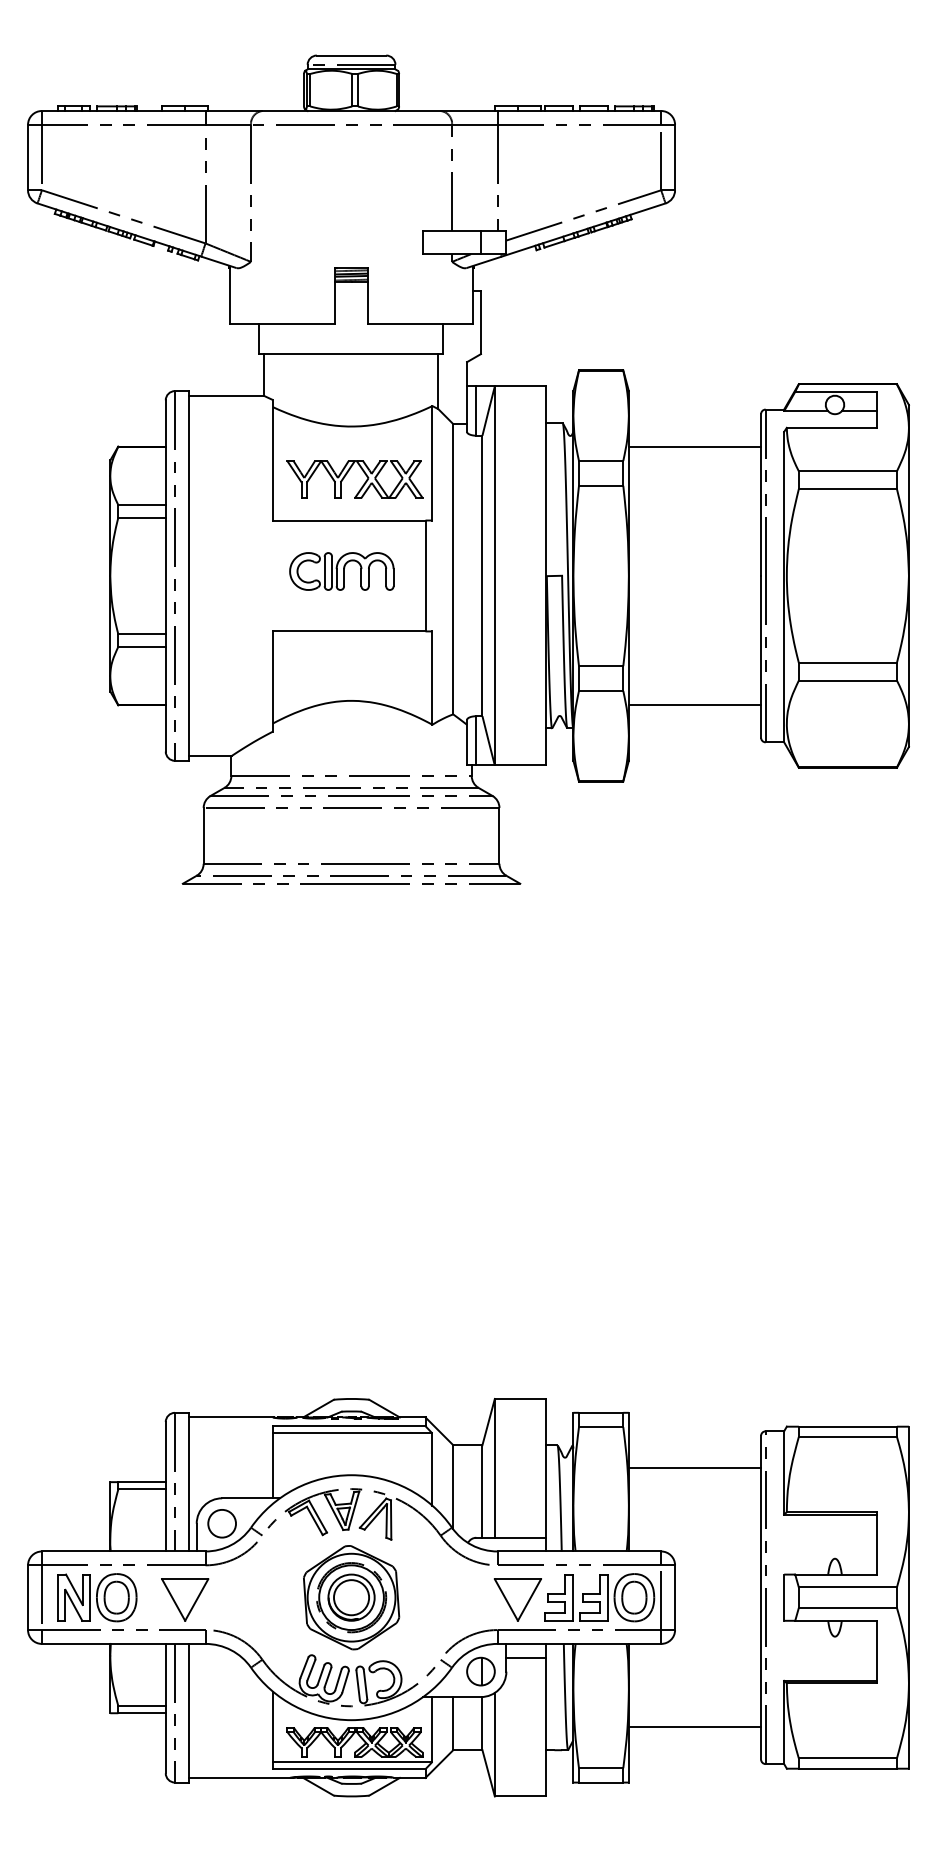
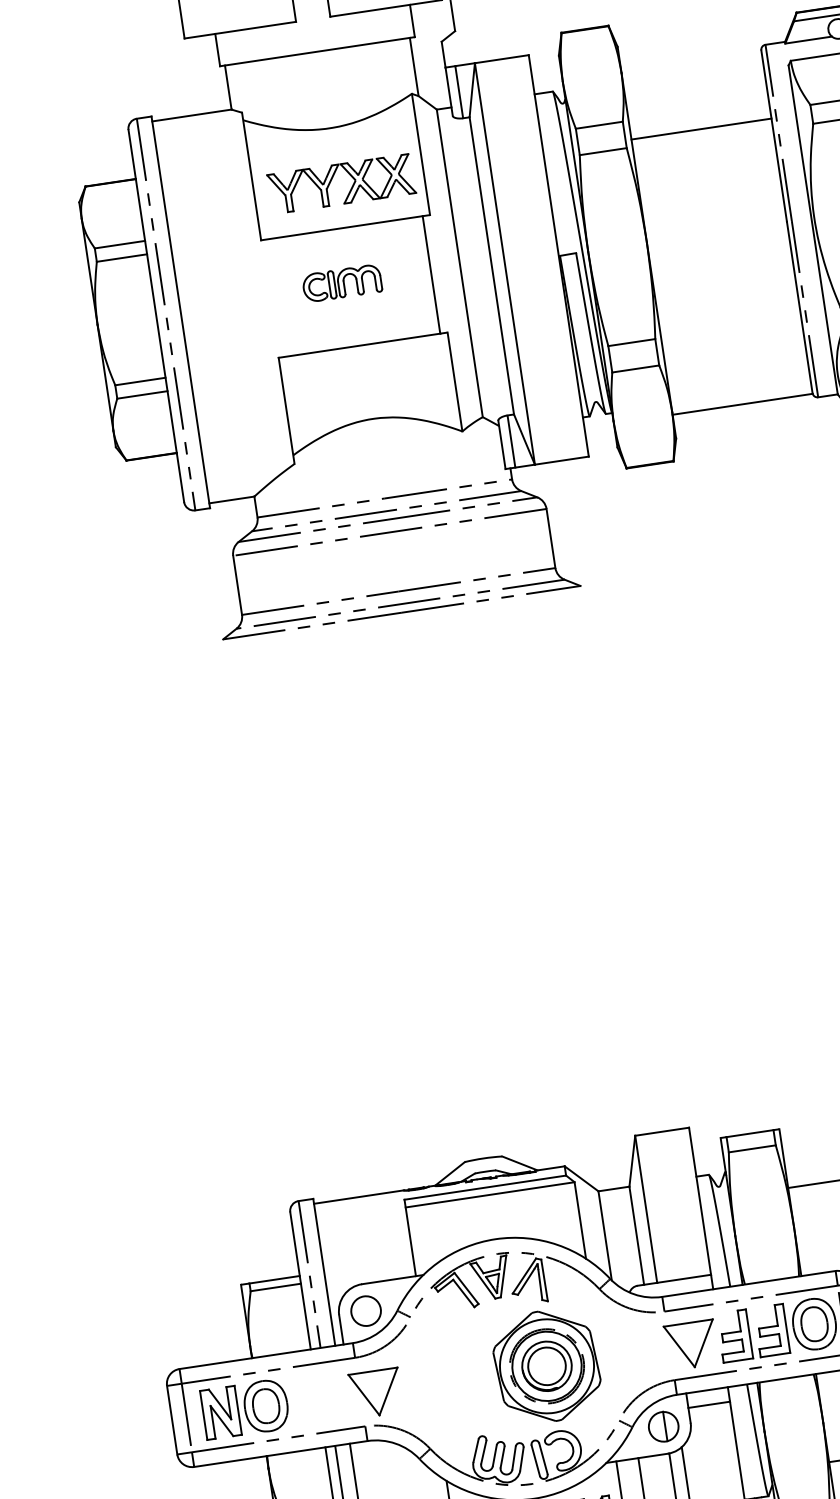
line: (694, 446) -> (701, 129), moved
part: (341, 571) -> (341, 283), size x0.7
line: (694, 705) -> (742, 404), moved
part: (351, 1597) -> (546, 1366), moved
part: (185, 1599) -> (376, 1392), moved

